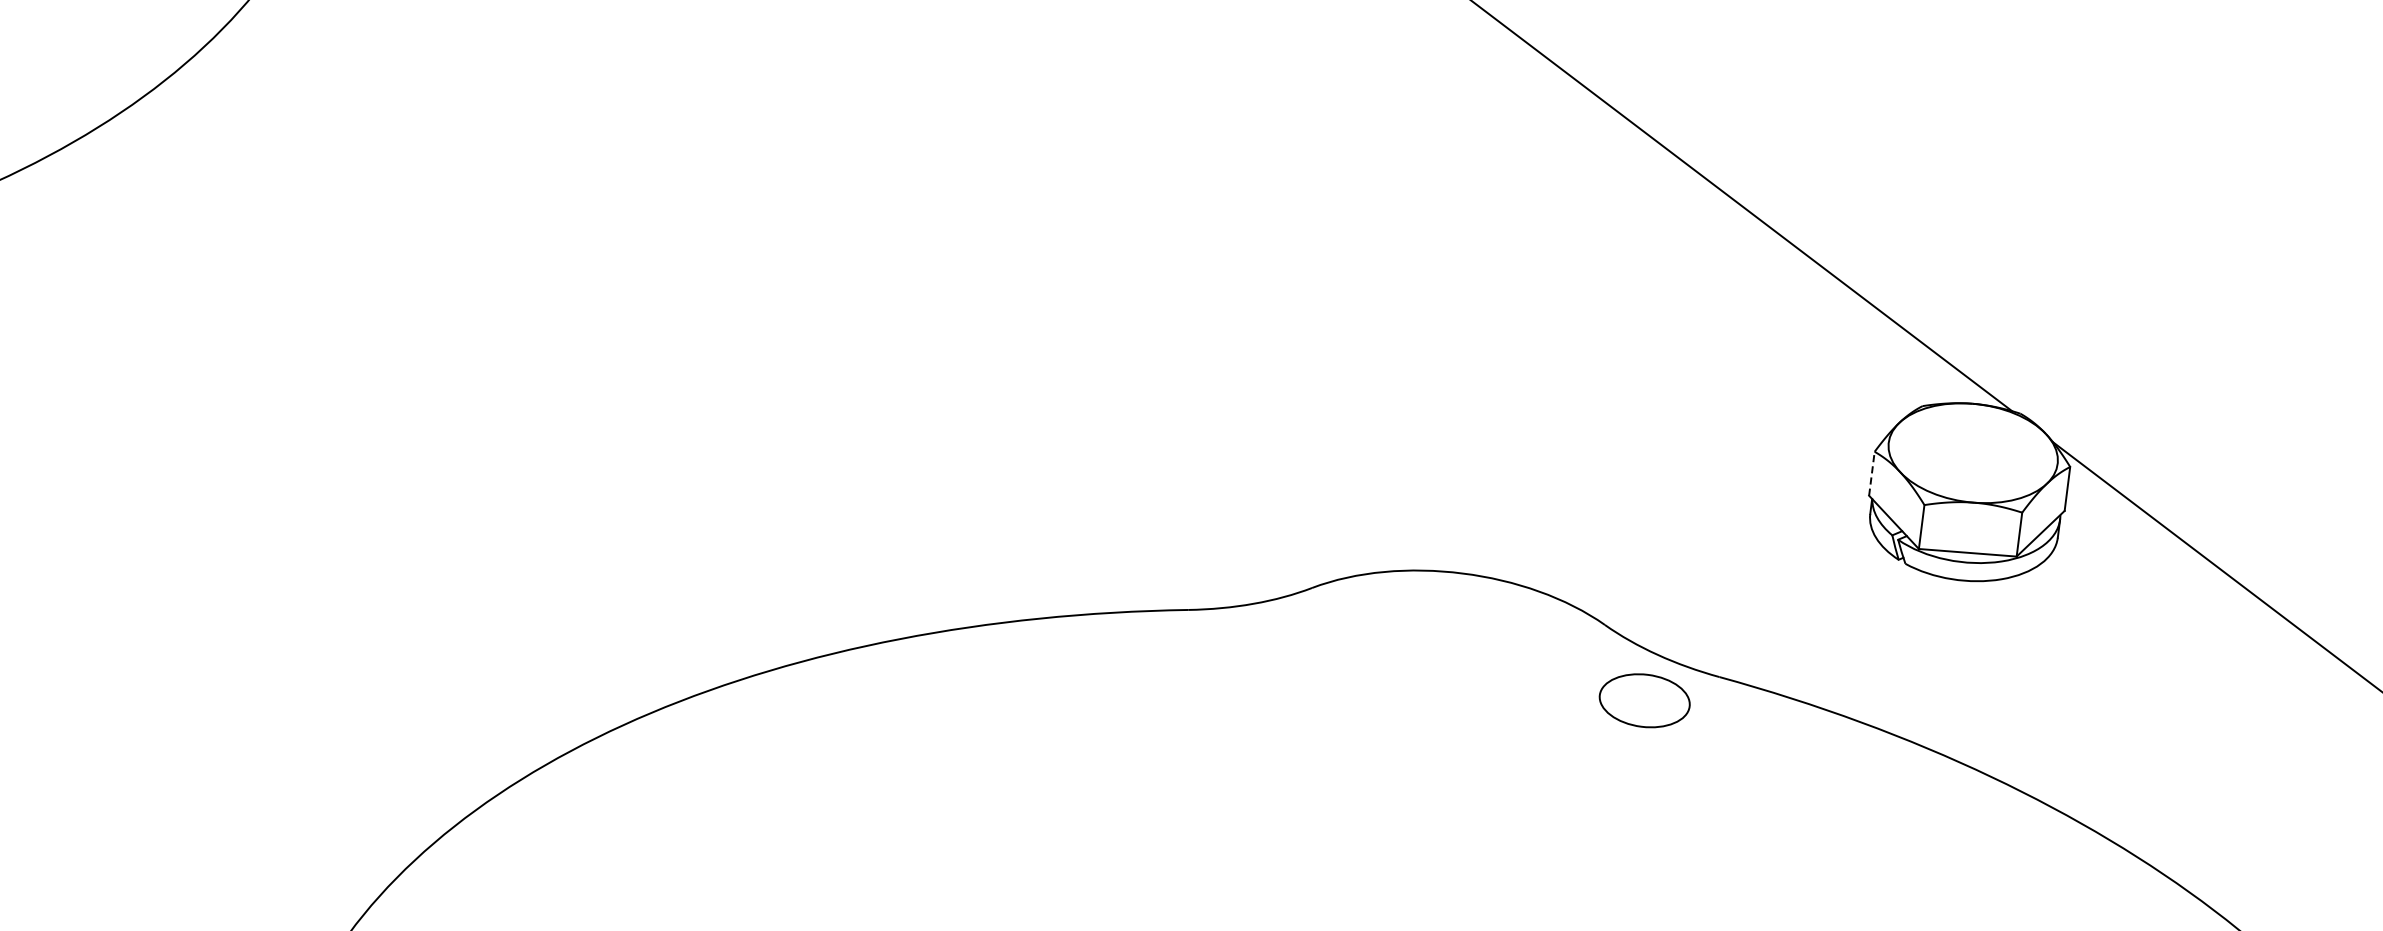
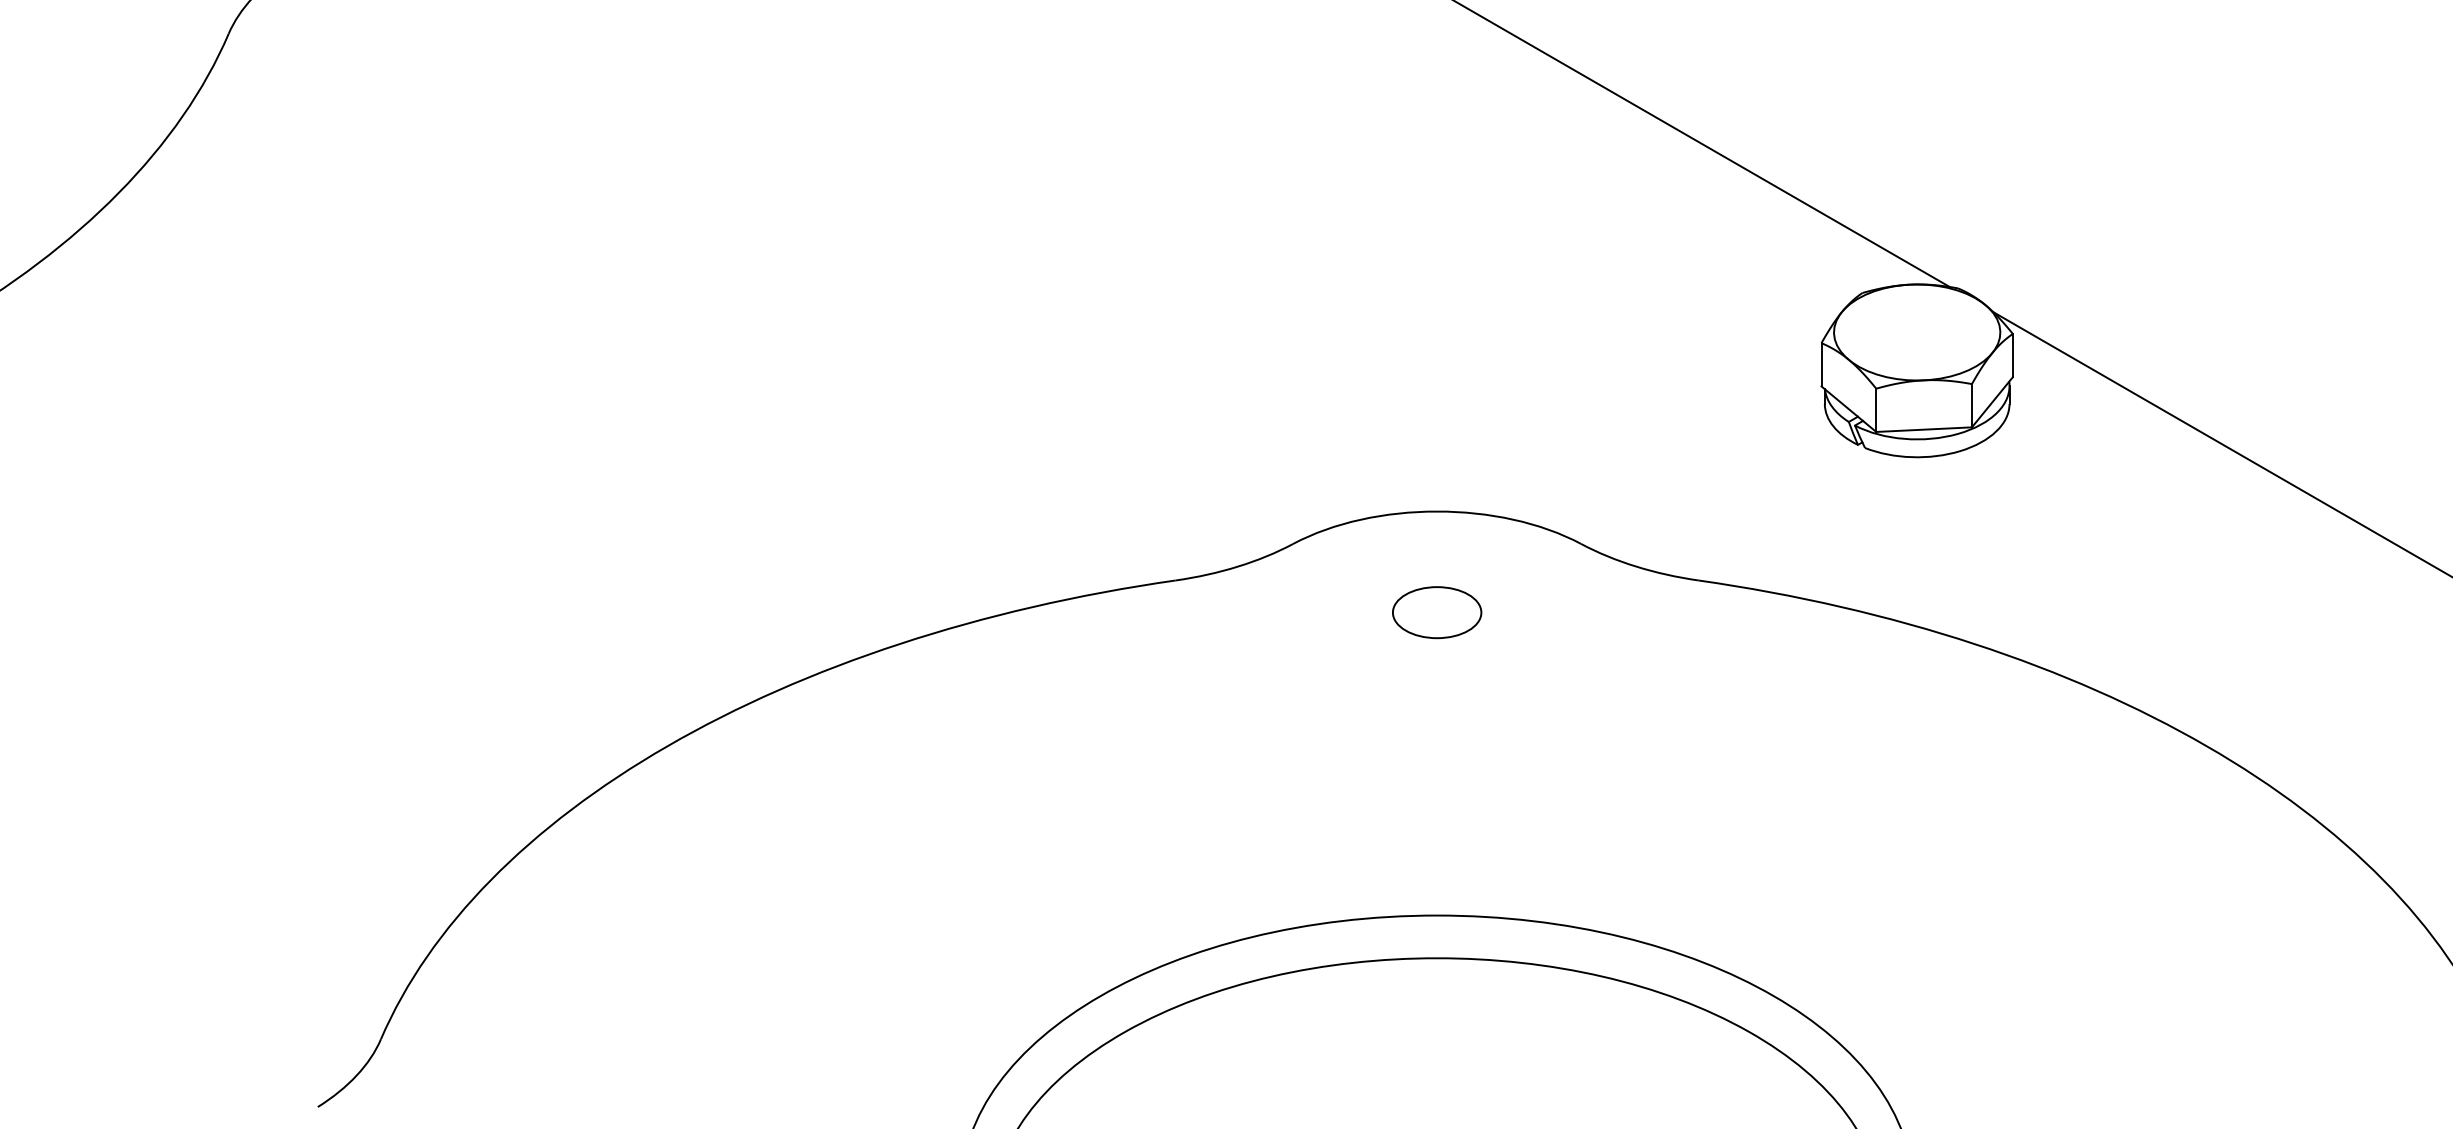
line: (1871, 473) -> (1821, 364), dashed -> solid
part: (1645, 700) -> (1437, 612), moved

